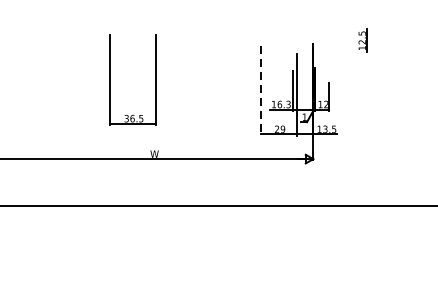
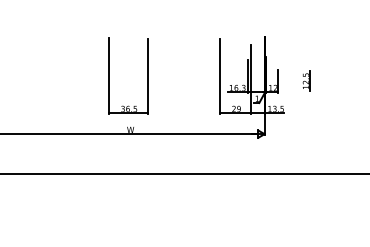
part: (362, 39) -> (306, 80), moved
part: (110, 78) -> (109, 75), moved
line: (261, 90) -> (220, 76), dashed -> solid

